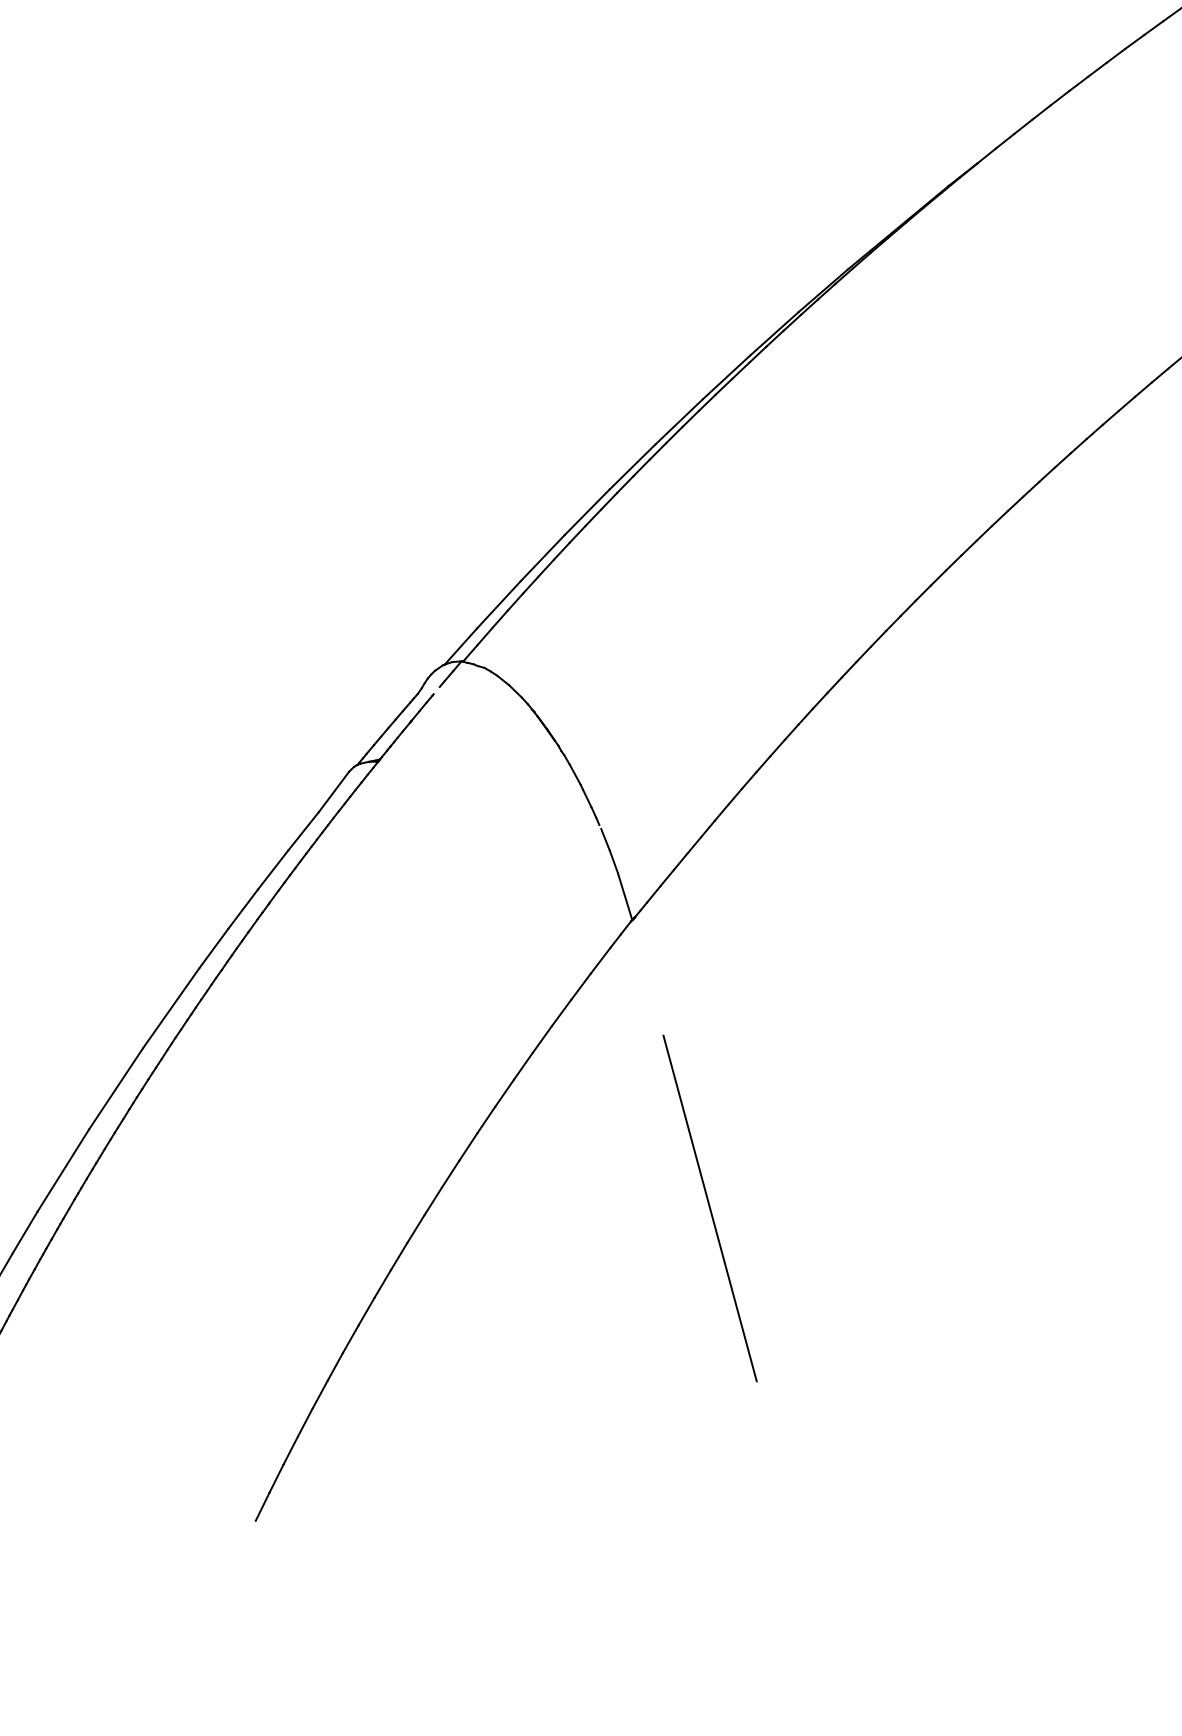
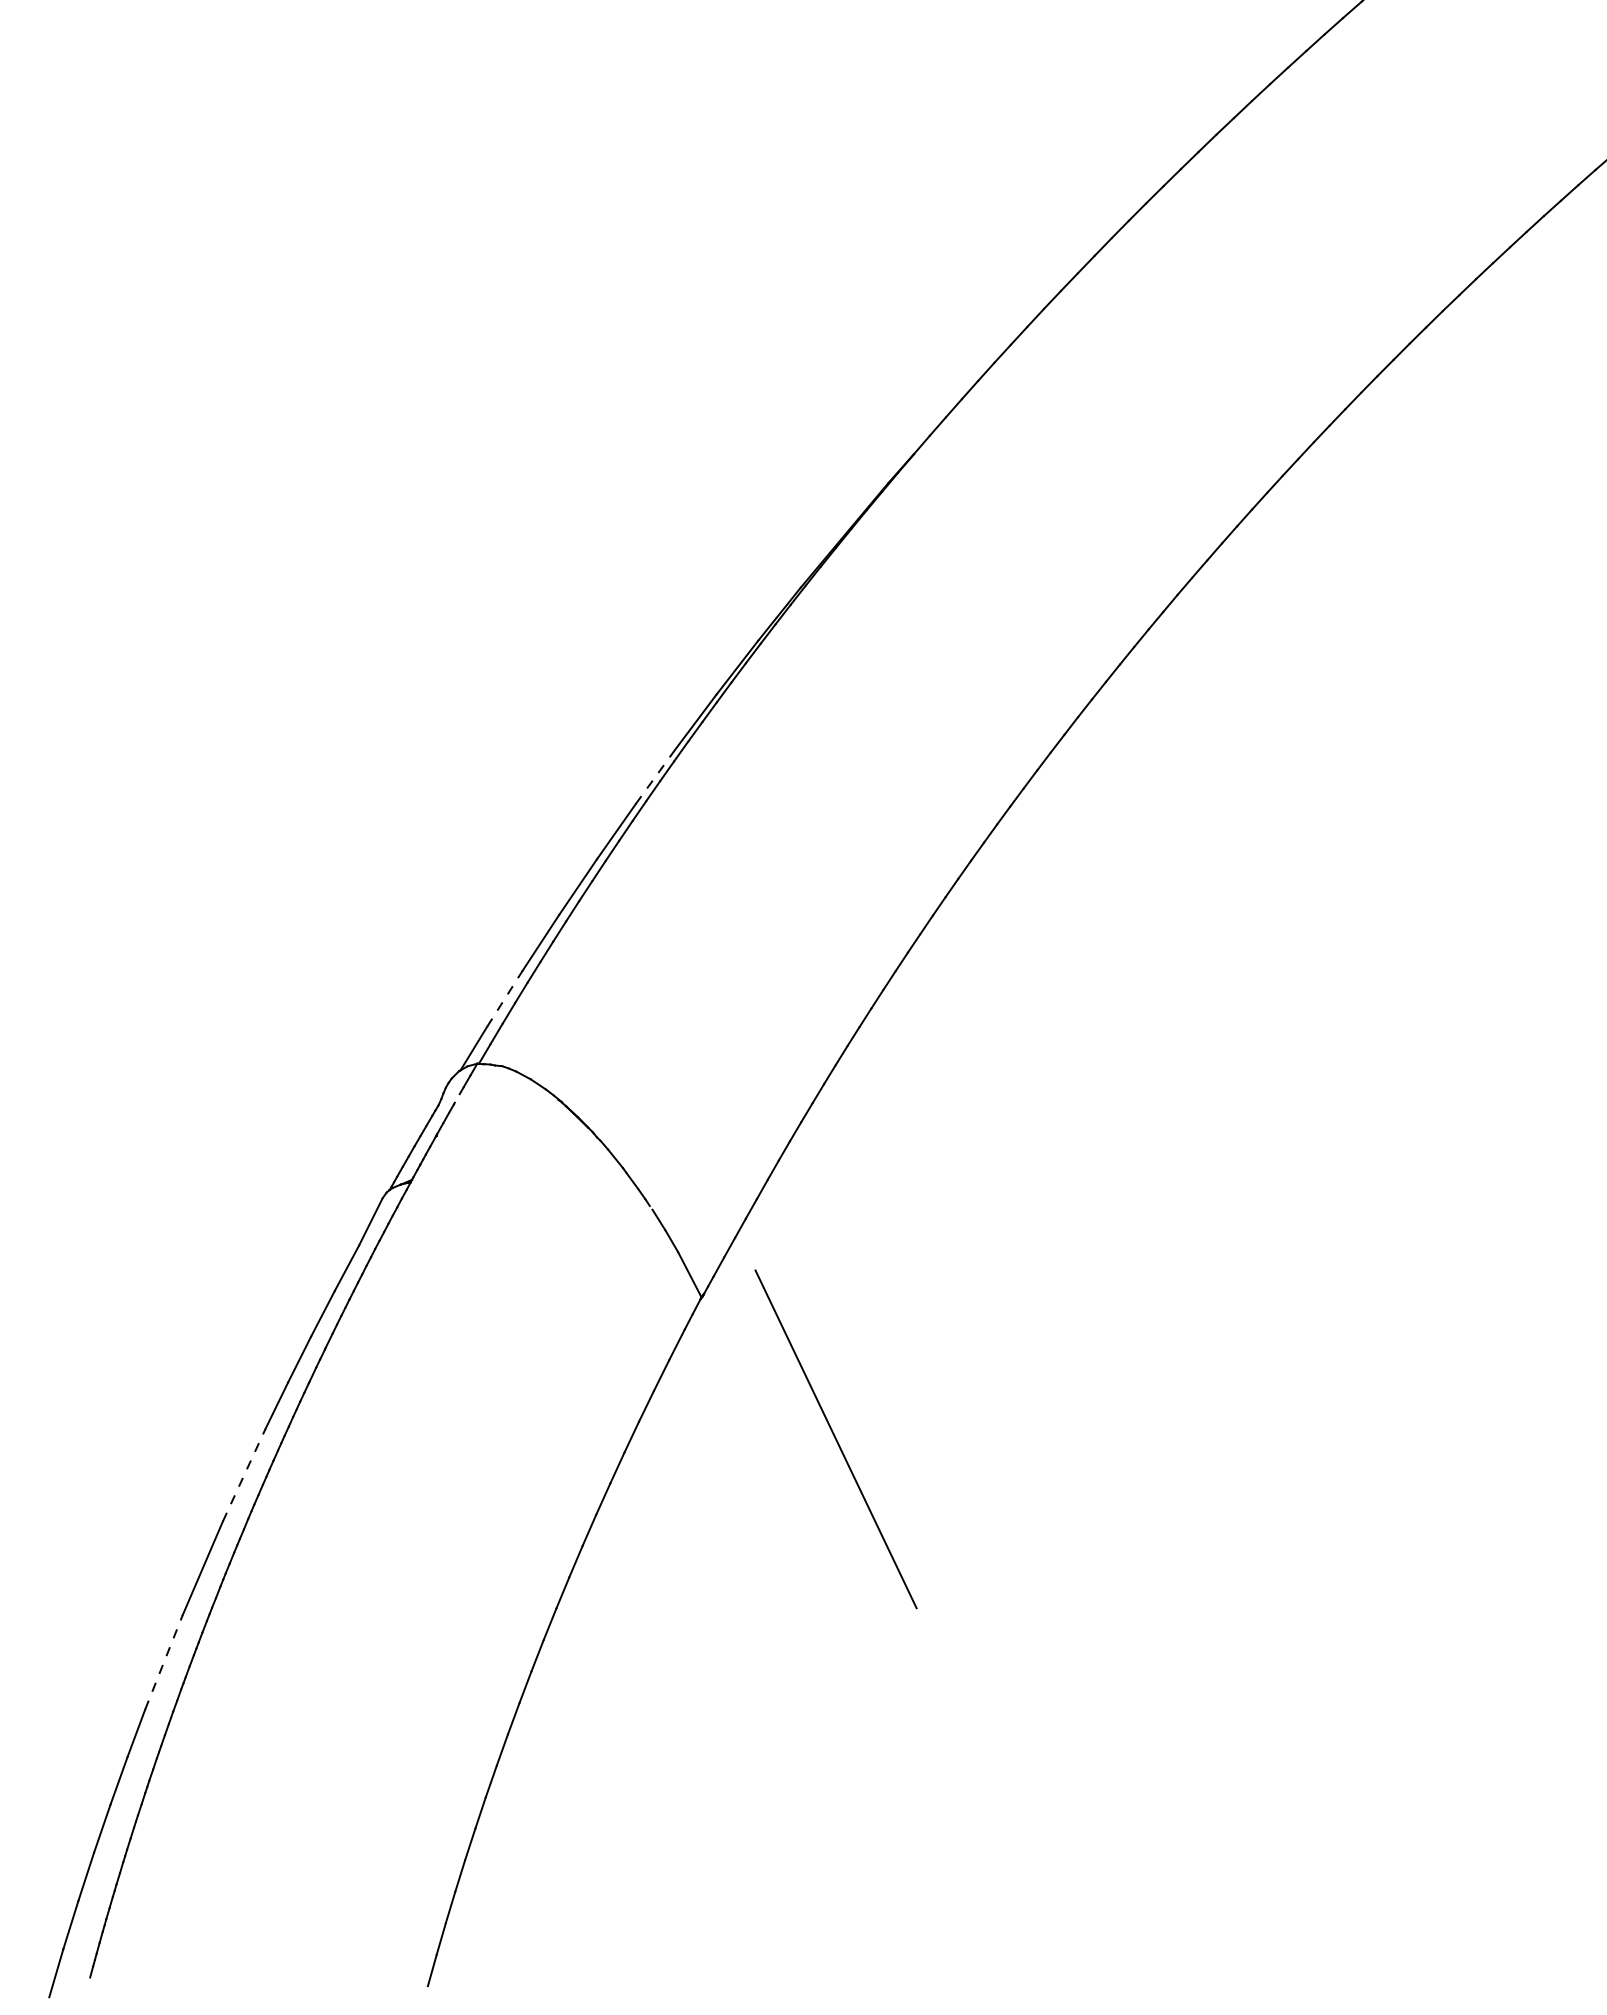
line: (678, 421) -> (655, 776), solid -> dashed
line: (499, 604) -> (505, 998), solid -> dashed
line: (171, 1007) -> (244, 1474), solid -> dashed
line: (62, 1170) -> (163, 1662), solid -> dashed
line: (709, 1208) -> (835, 1439), moved

